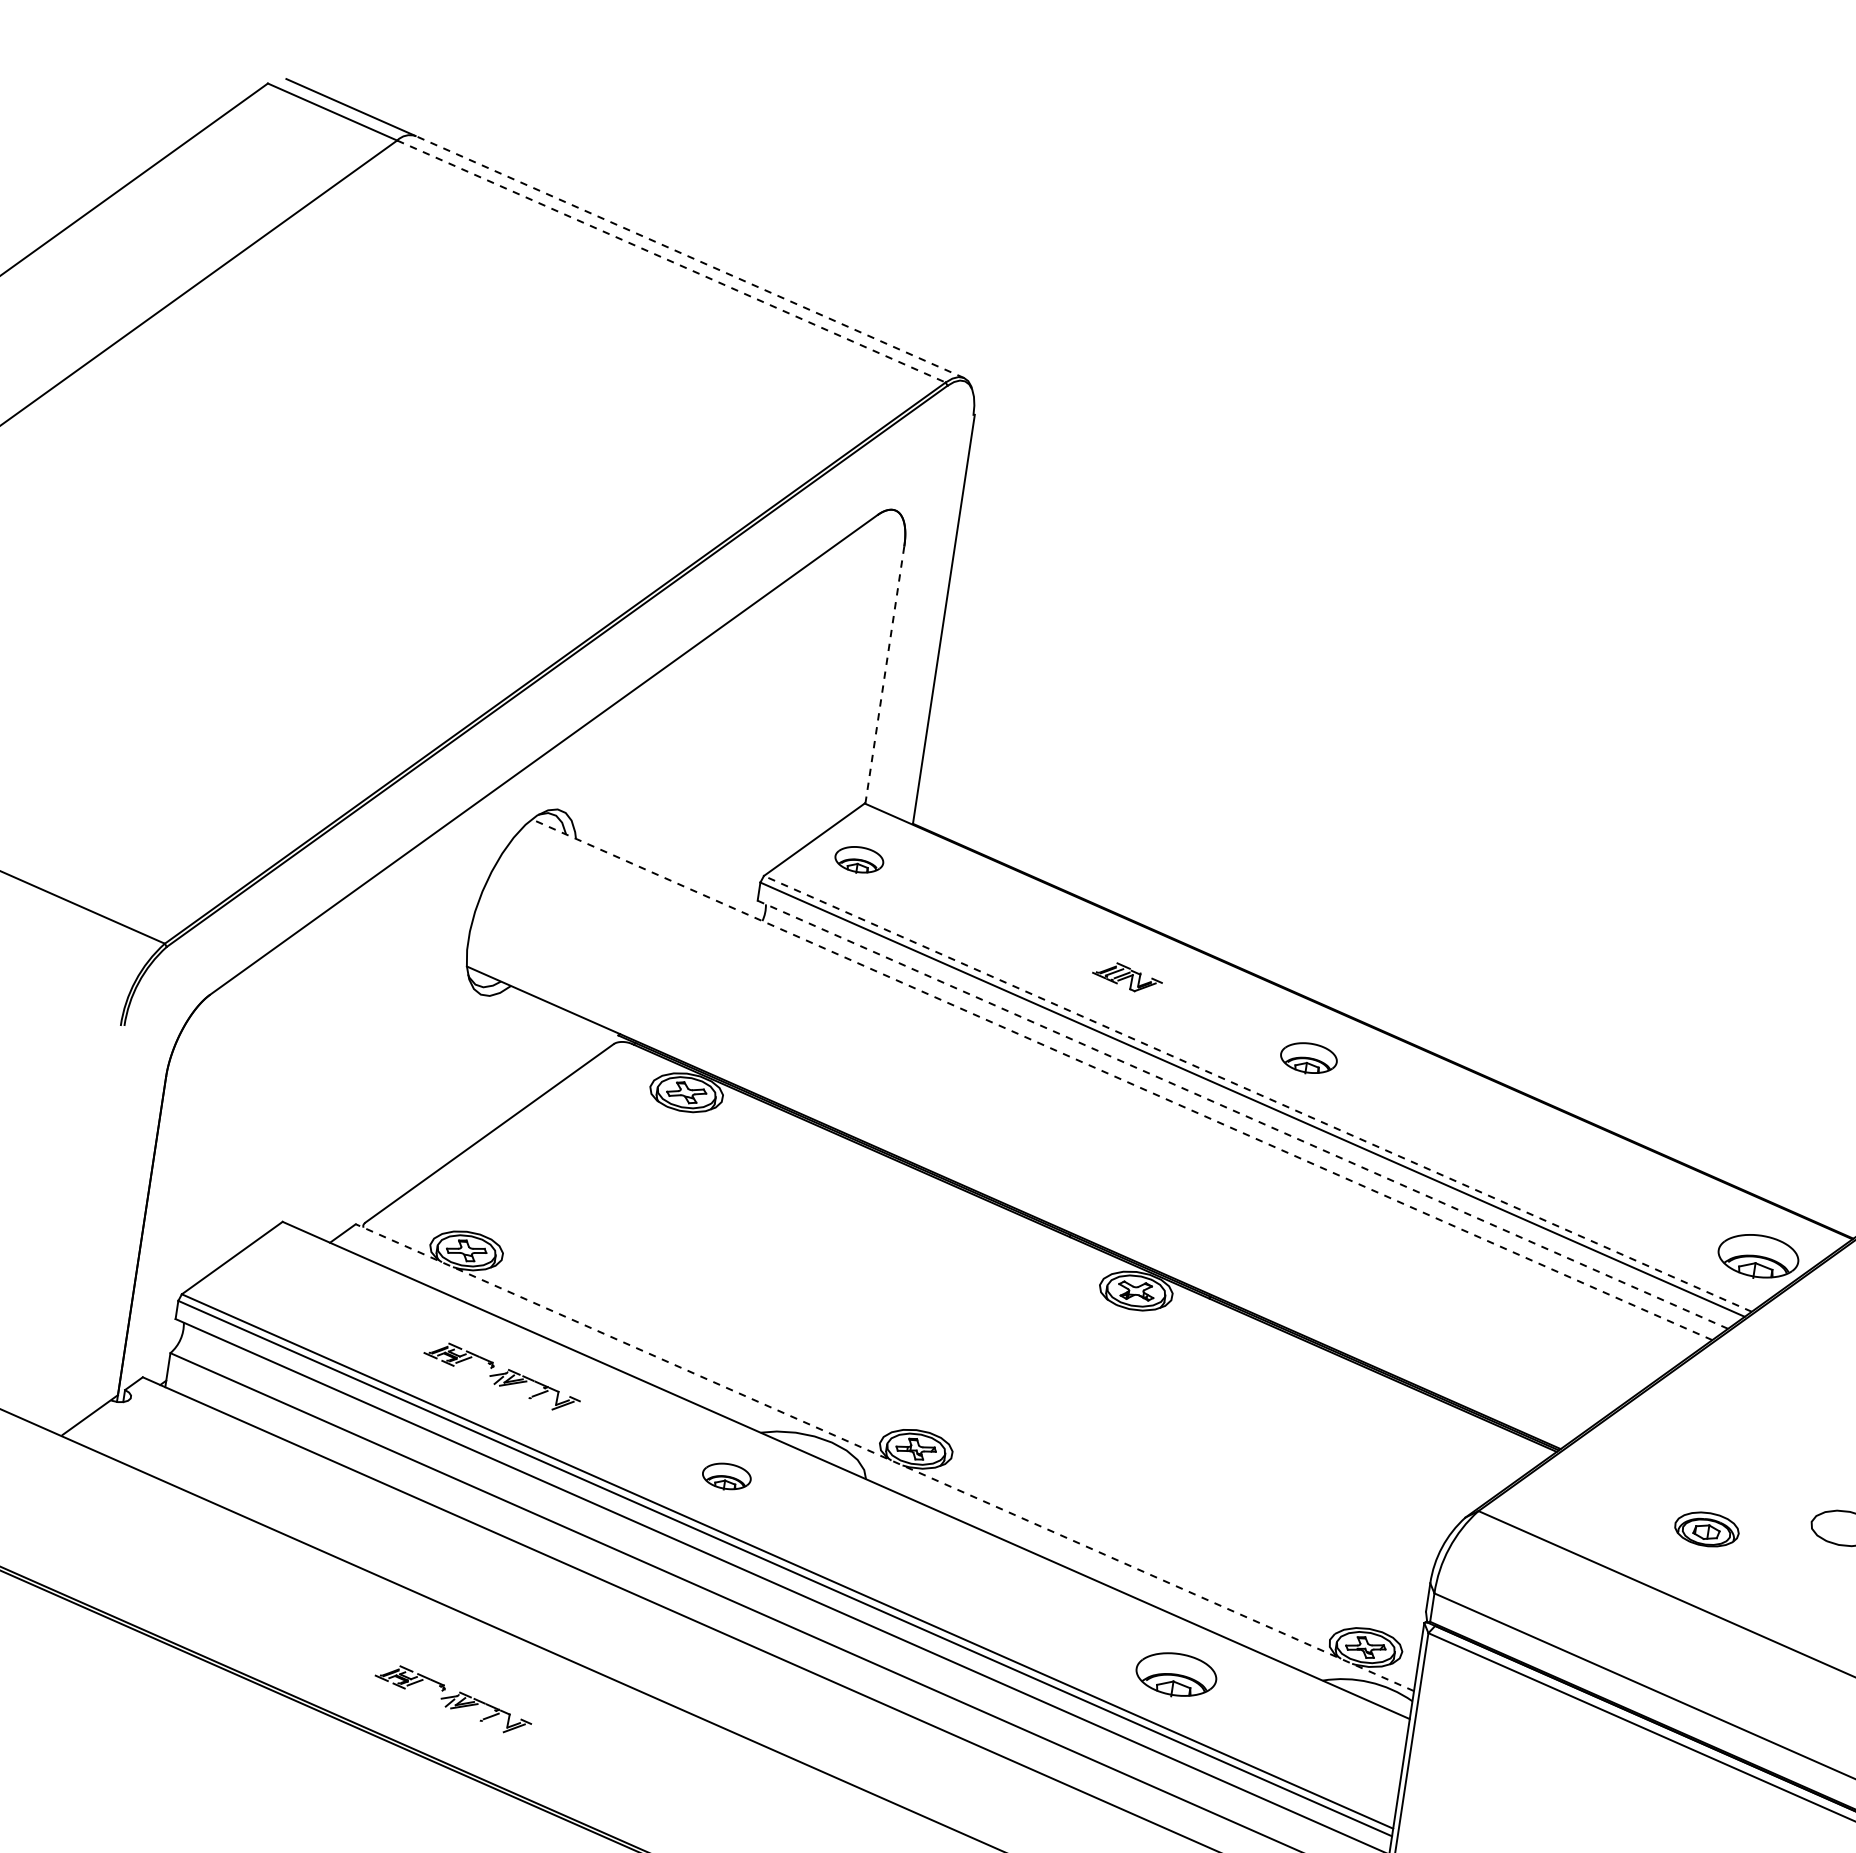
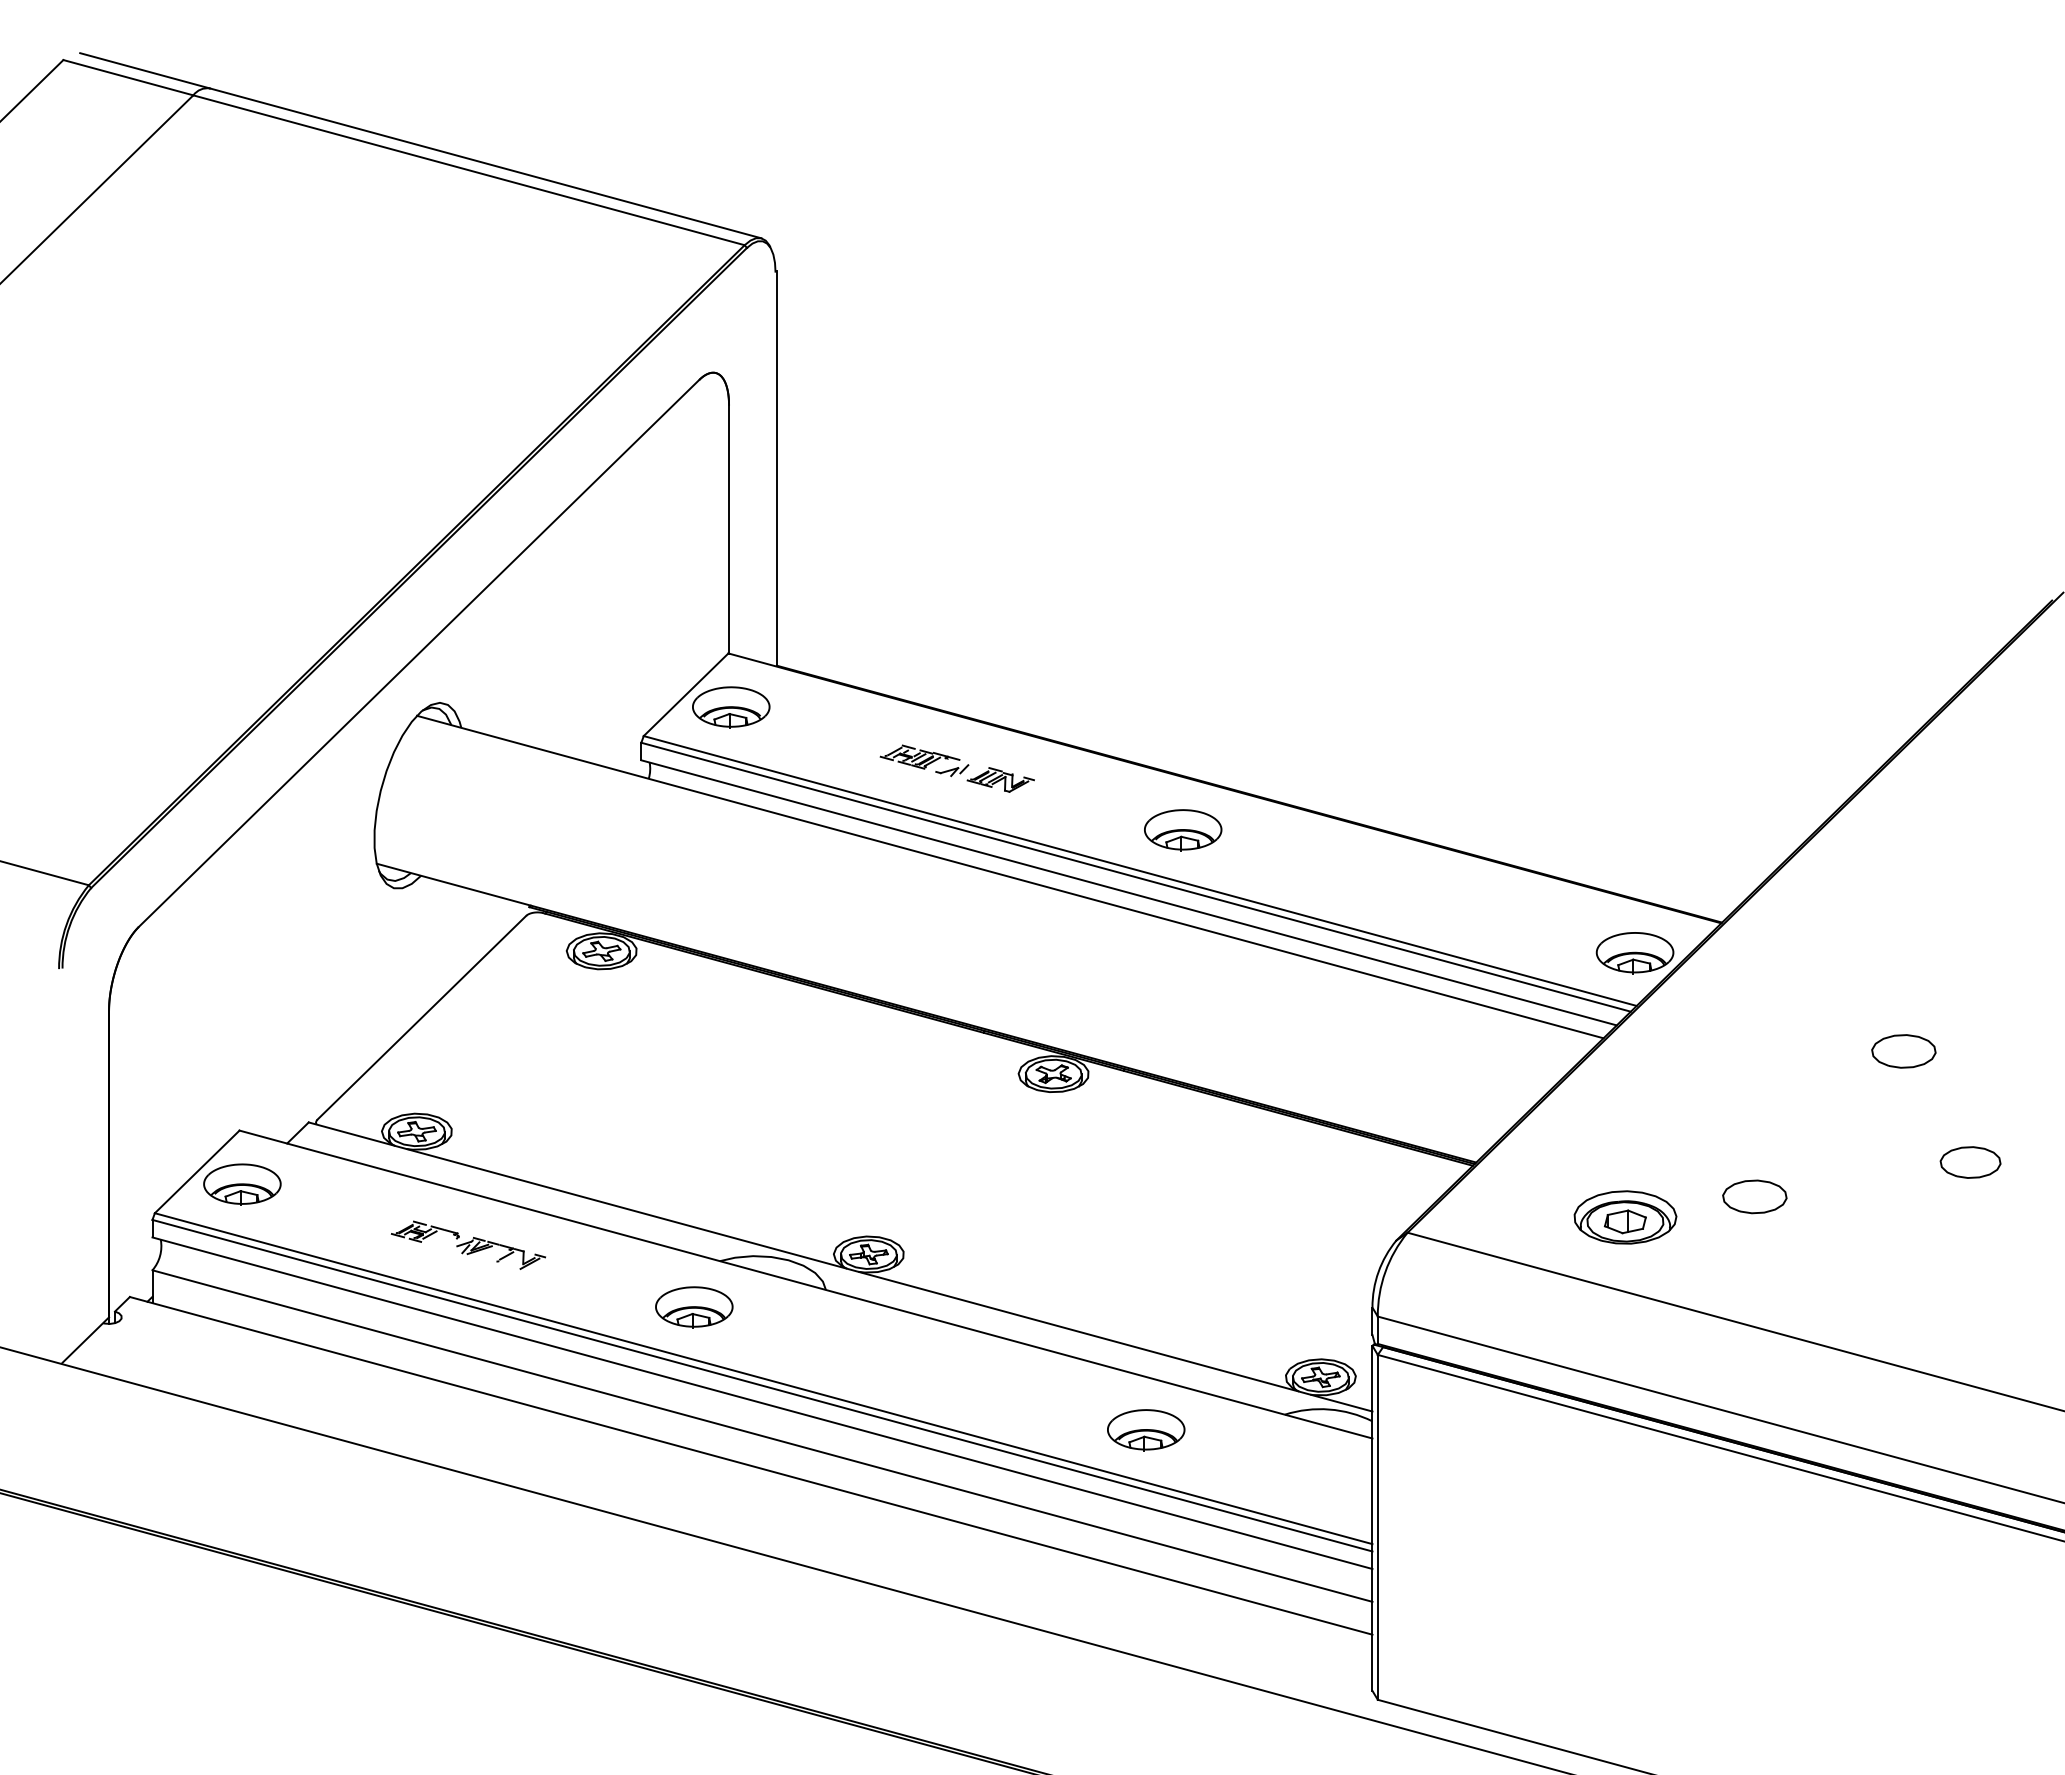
line: (689, 257) -> (485, 163), dashed -> solid
line: (671, 261) -> (469, 170), dashed -> solid
line: (885, 675) -> (729, 529), dashed -> solid
part: (859, 860) -> (731, 707), size x1.67
part: (1051, 945) -> (924, 760), added
part: (1309, 1058) -> (1183, 830), size x1.43
line: (1122, 1080) -> (1010, 877), dashed -> solid
line: (1258, 1094) -> (1140, 871), dashed -> solid
line: (1242, 1114) -> (1128, 892), dashed -> solid
part: (277, 1278) -> (242, 1184), added
line: (884, 1457) -> (840, 1266), dashed -> solid
part: (726, 1476) -> (694, 1307), size x1.67
part: (1706, 1529) -> (1625, 1217), size x1.67
part: (453, 1698) -> (468, 1555), removed

